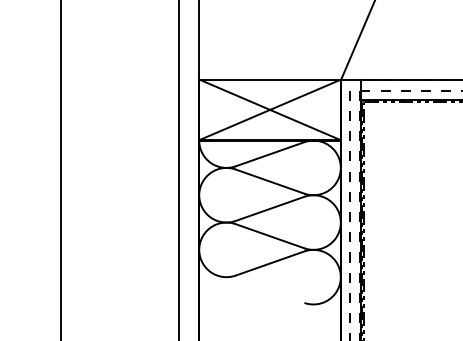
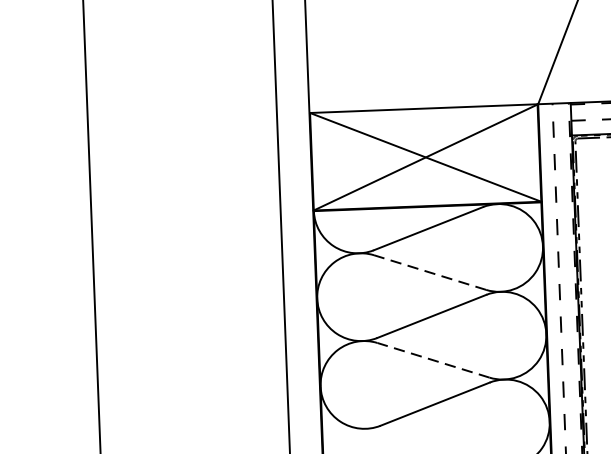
line: (270, 181) -> (430, 272), solid -> dashed
line: (270, 236) -> (434, 360), solid -> dashed

